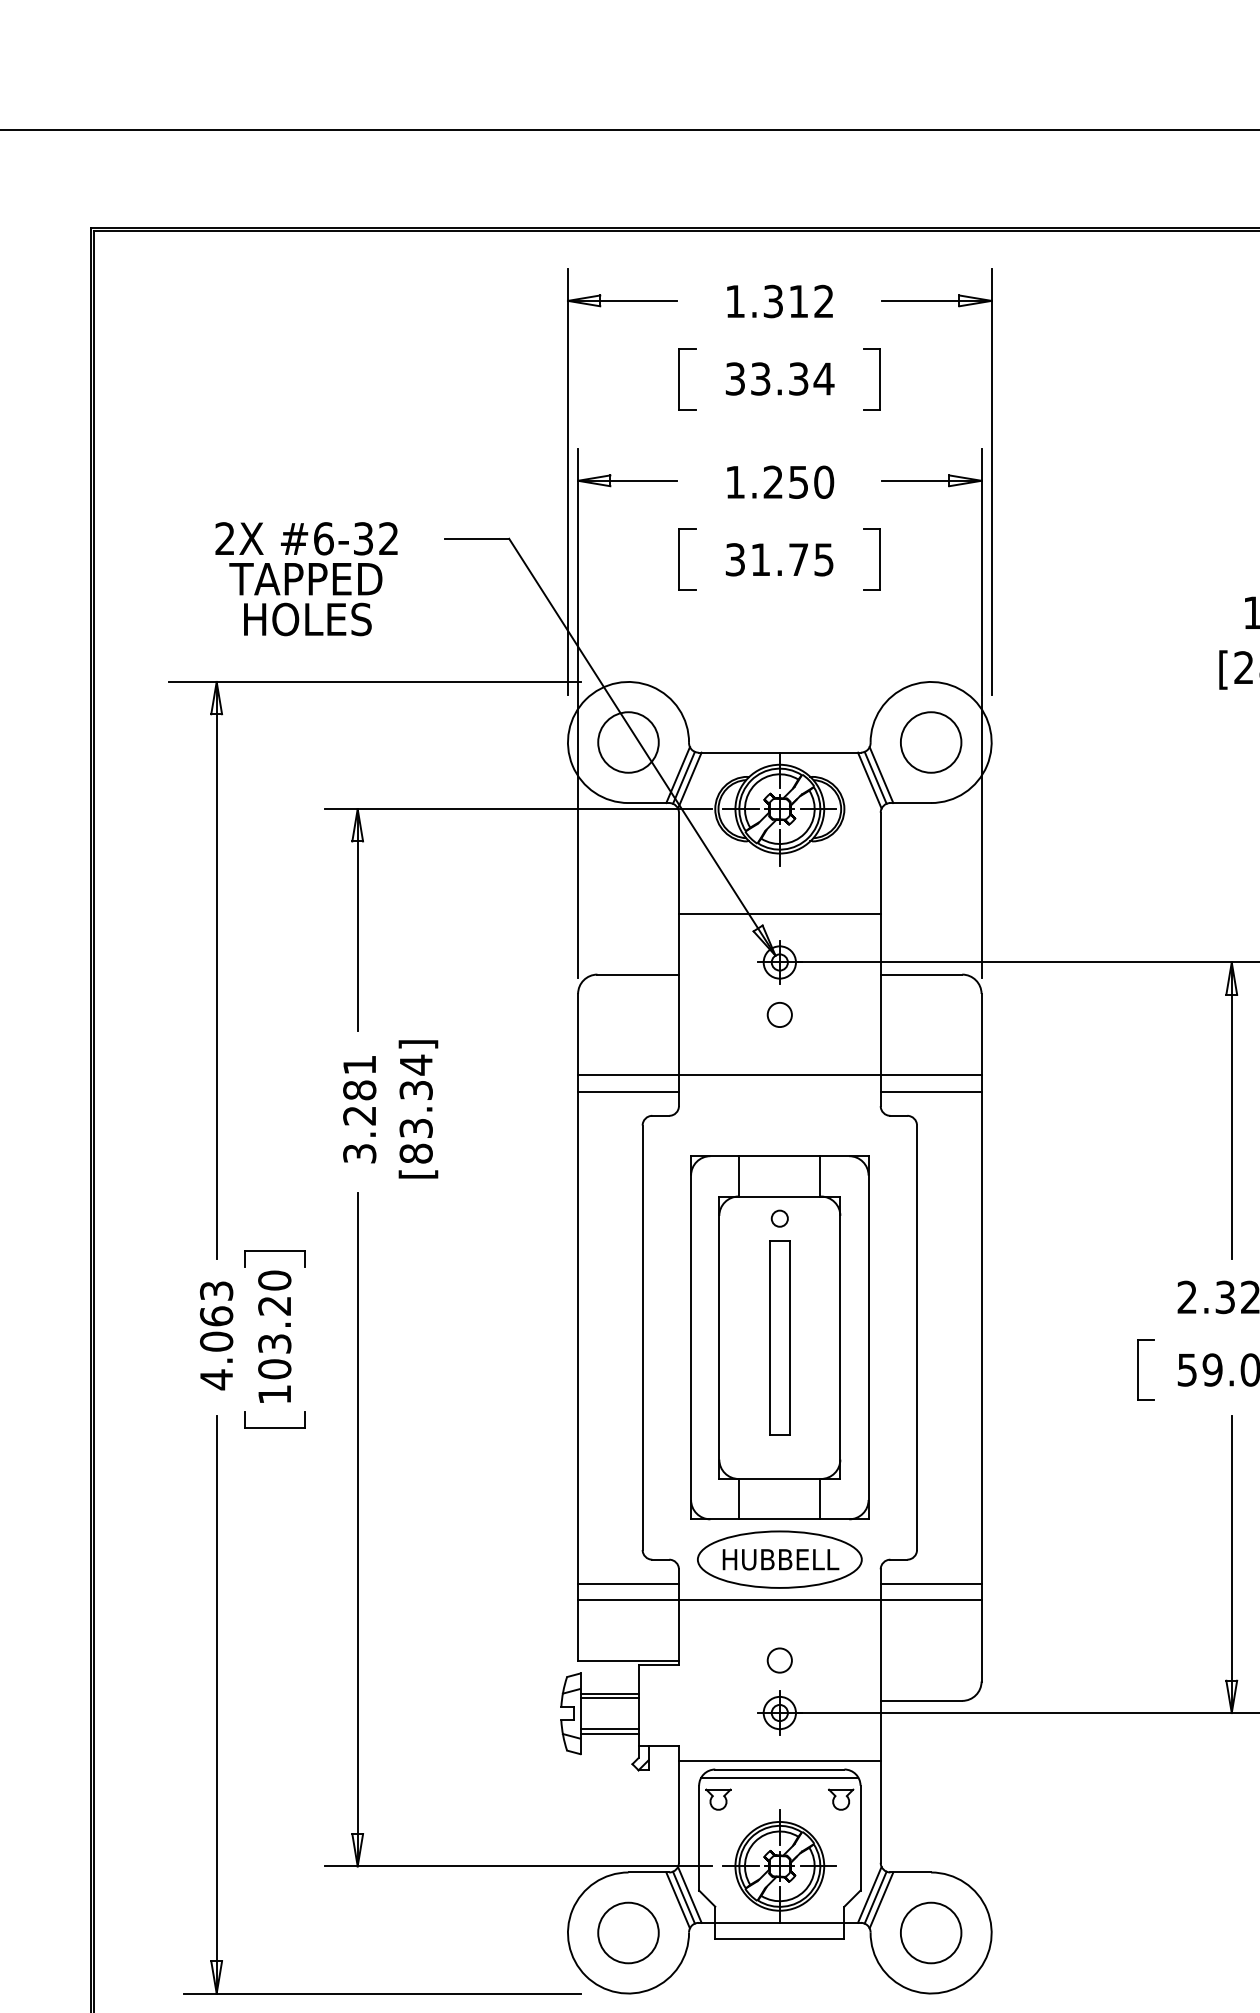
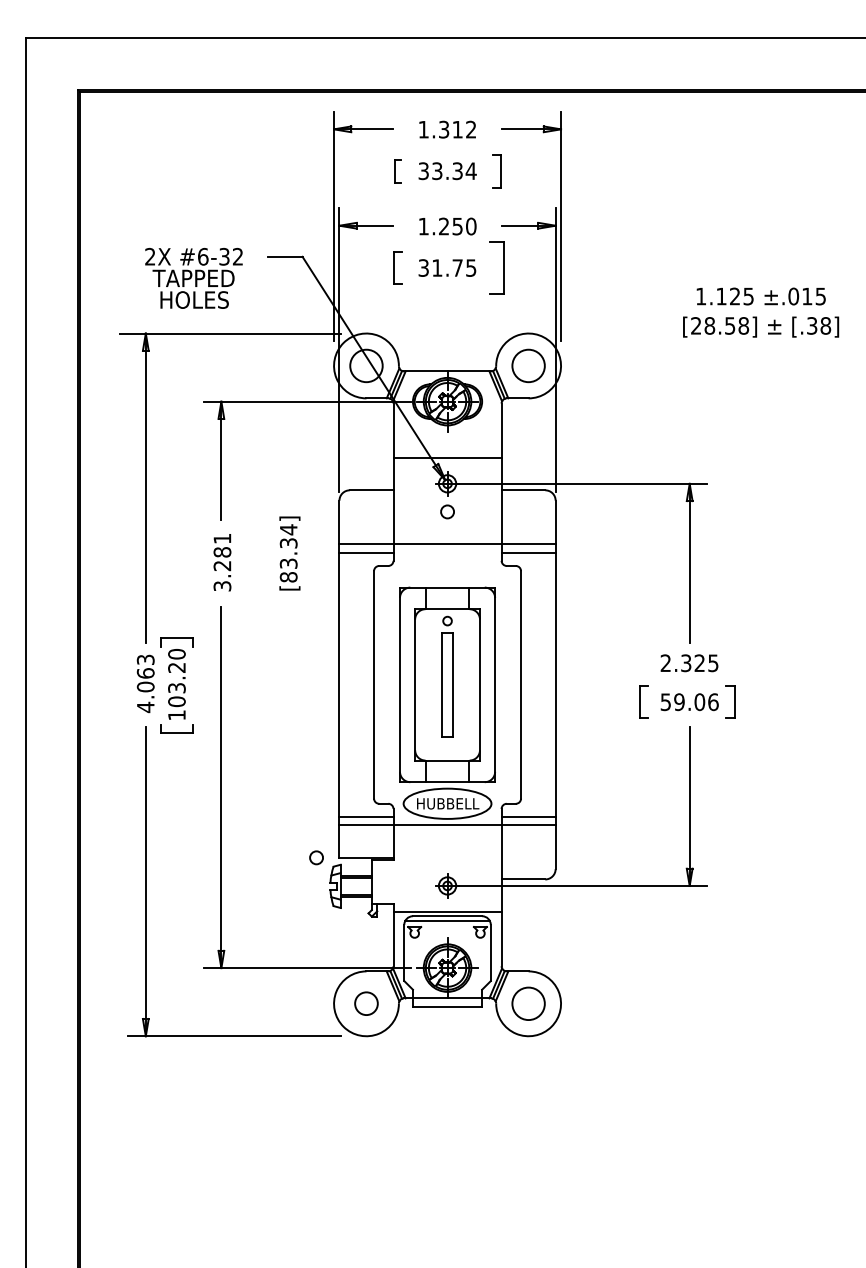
part: (686, 379) -> (397, 171), size x0.7
part: (871, 558) -> (496, 267), size x1.6
text: (417, 1109) -> (289, 553), moved
circle: (779, 1659) -> (316, 857), moved
circle: (628, 1932) -> (366, 1003), size x0.7

